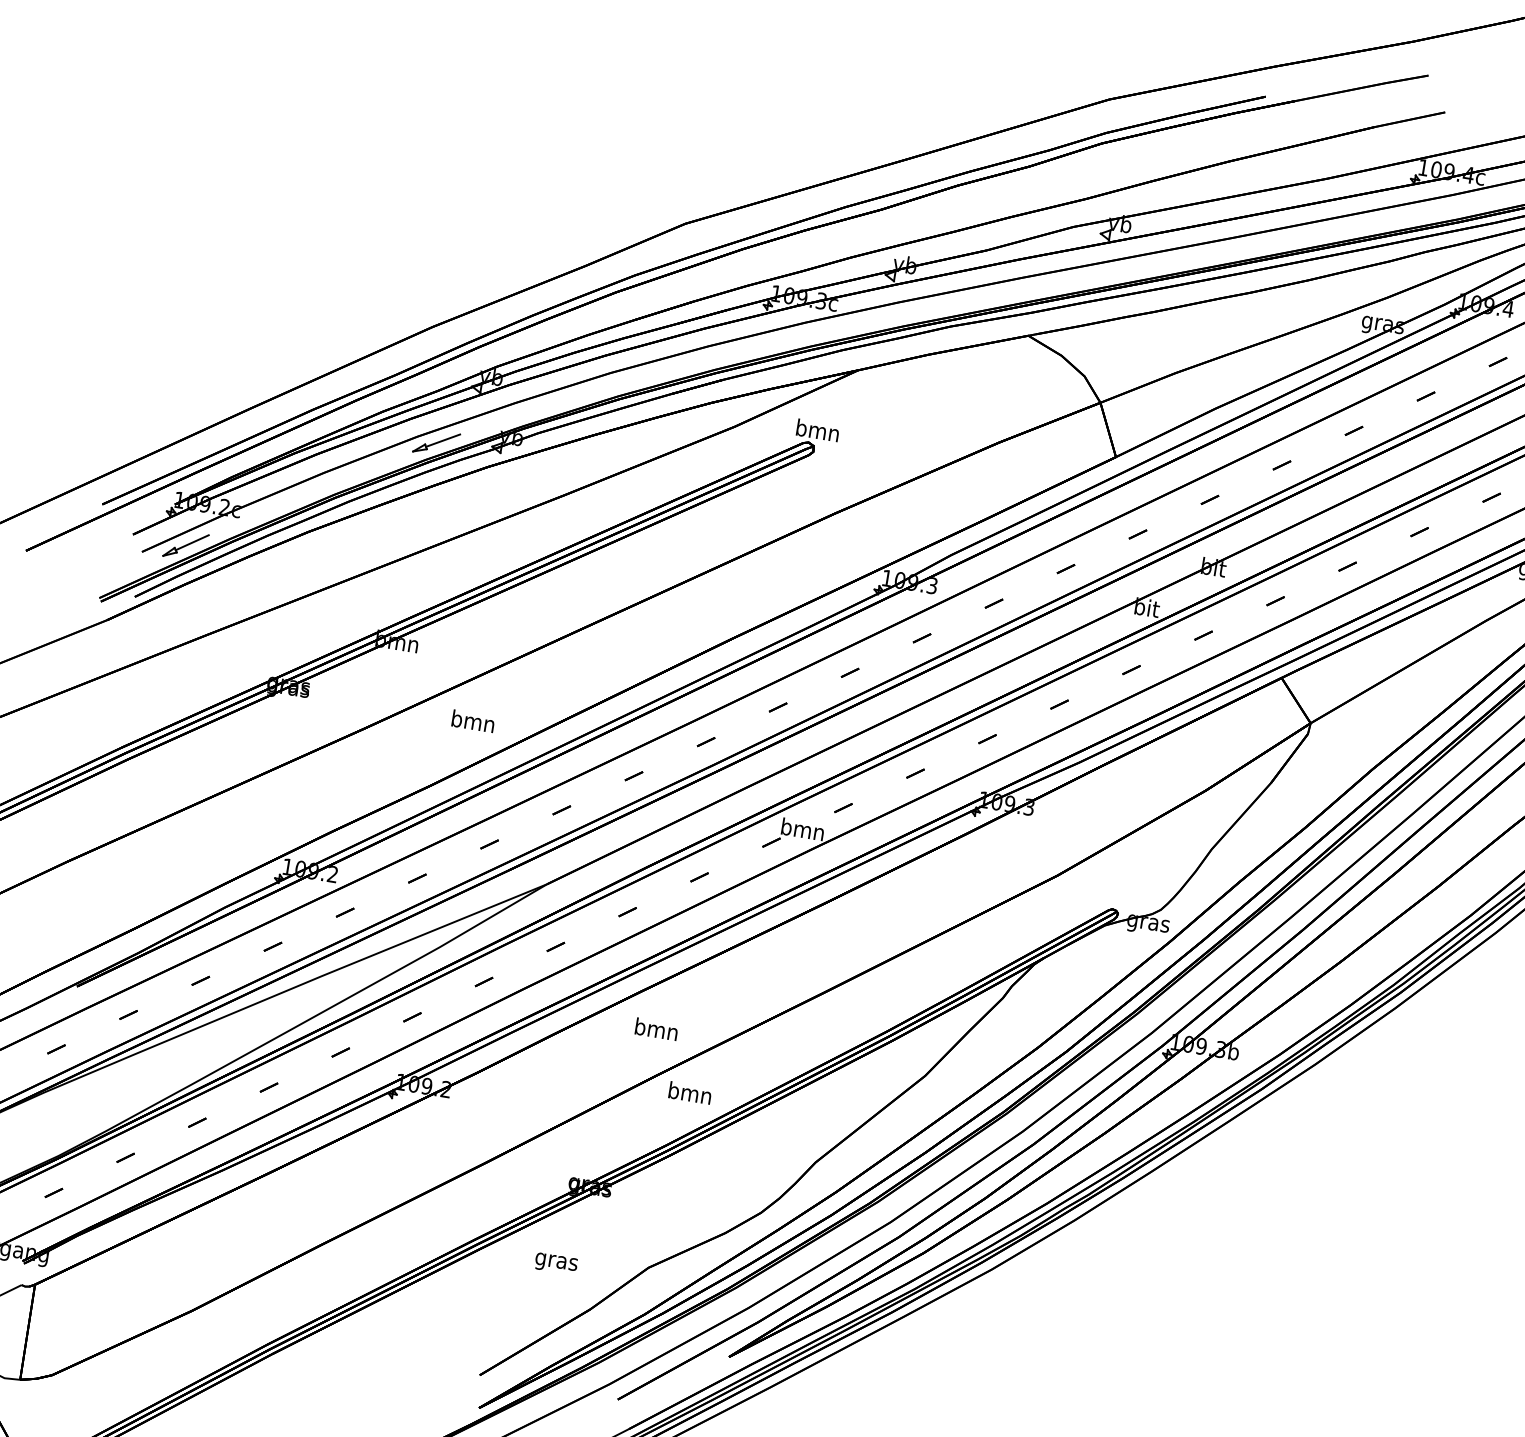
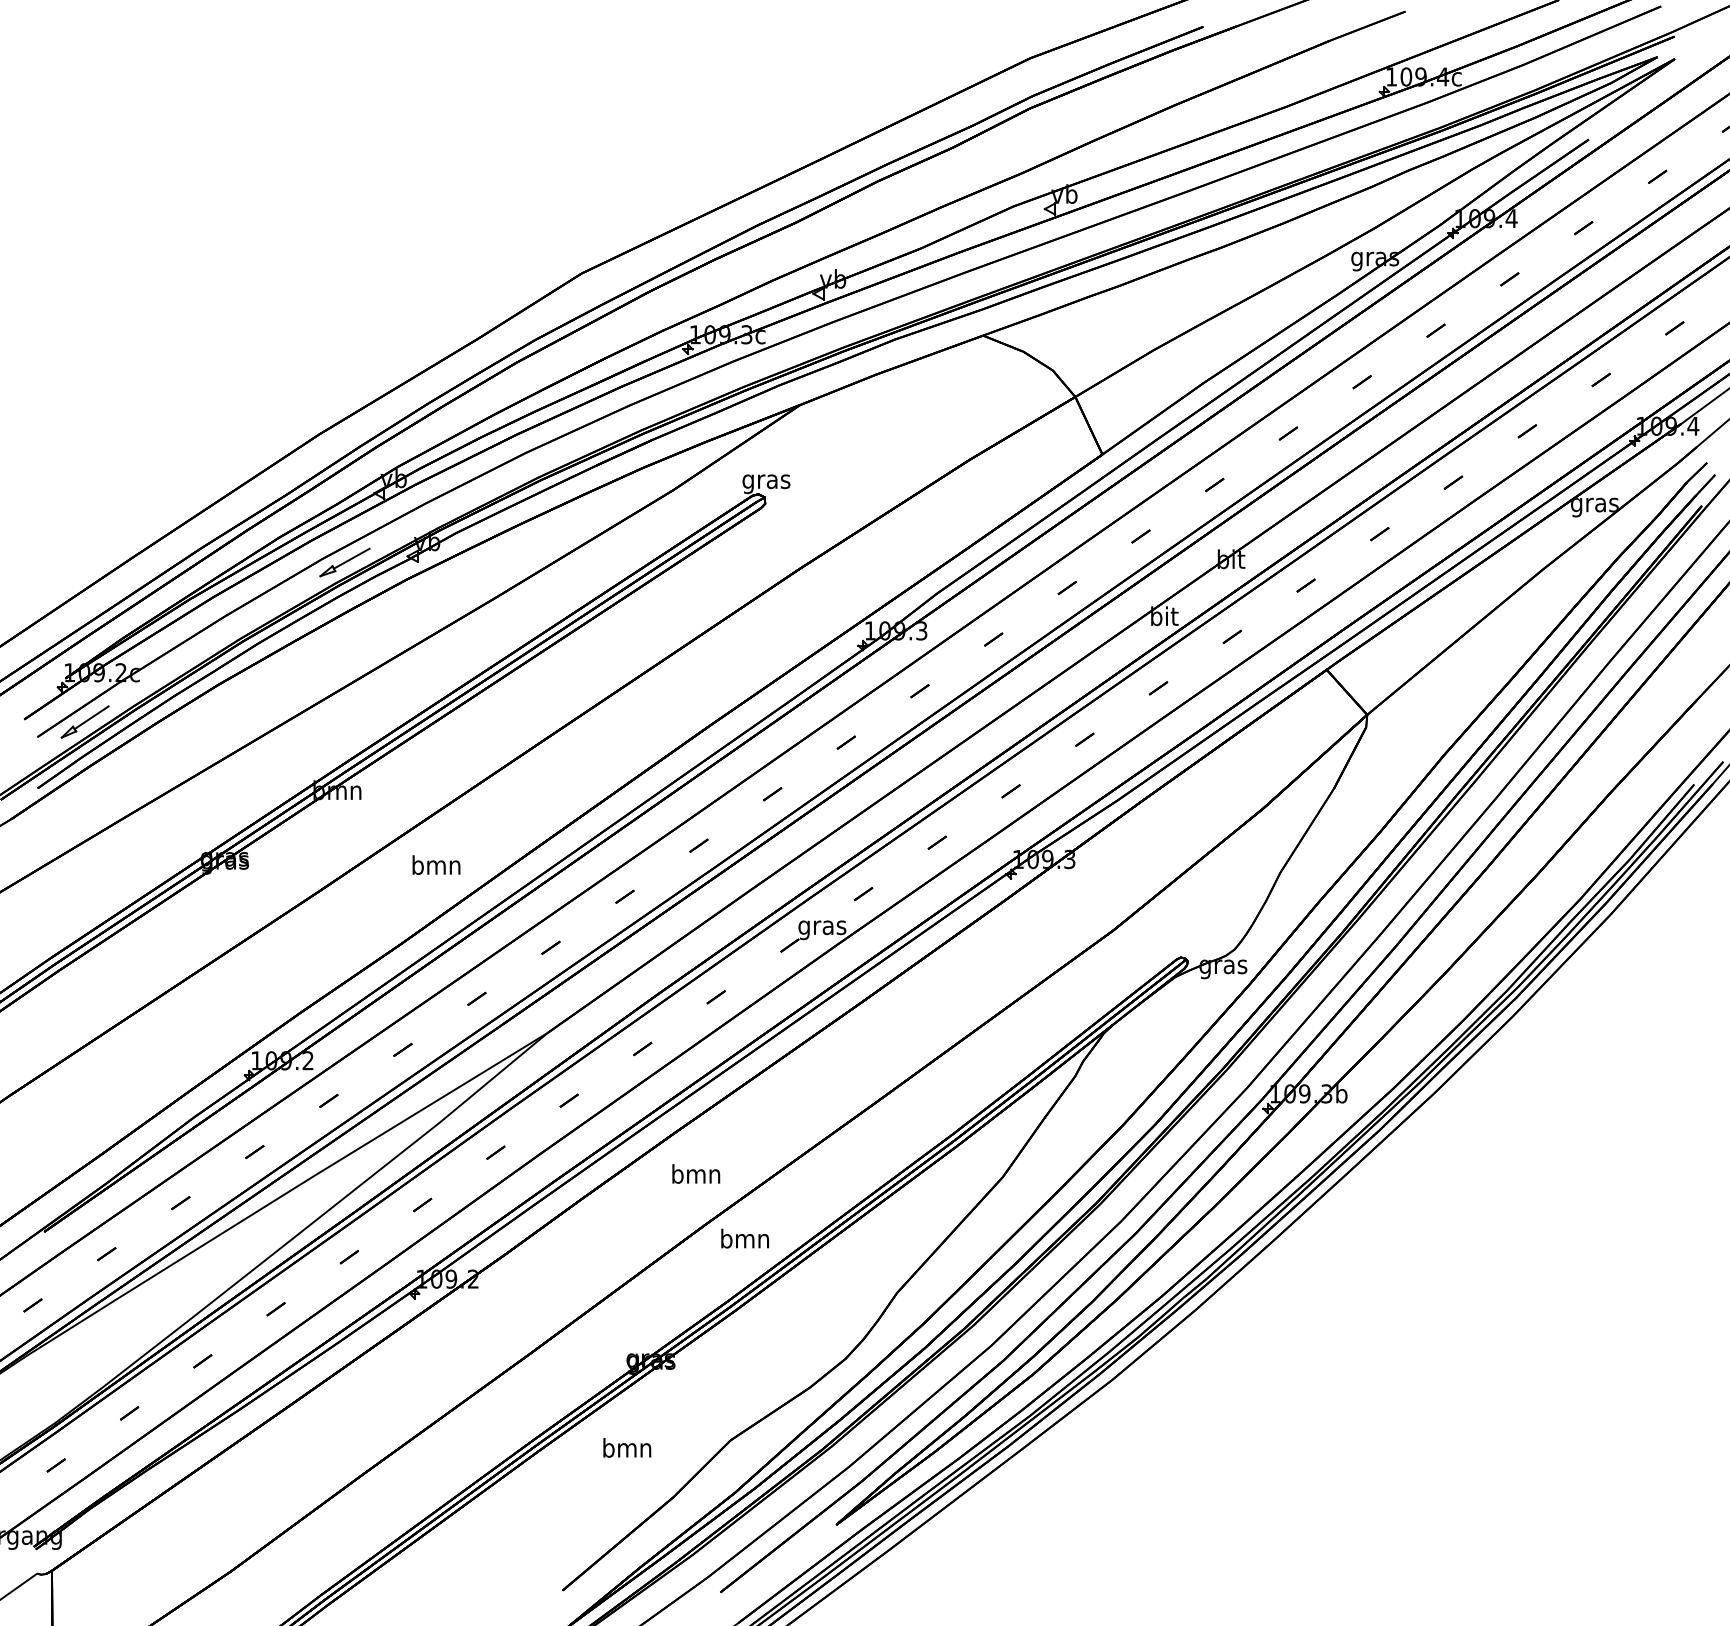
text: (817, 432) -> (766, 481), bmn -> gras
text: (802, 831) -> (822, 927), bmn -> gras
text: (556, 1261) -> (627, 1450), gras -> bmn

